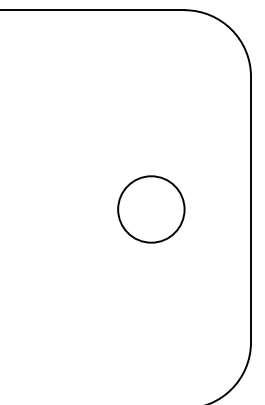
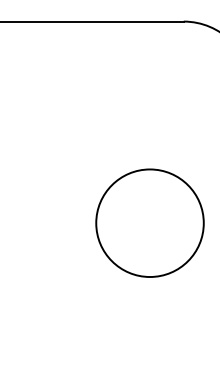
circle: (151, 209) -> (150, 223), size x1.6

